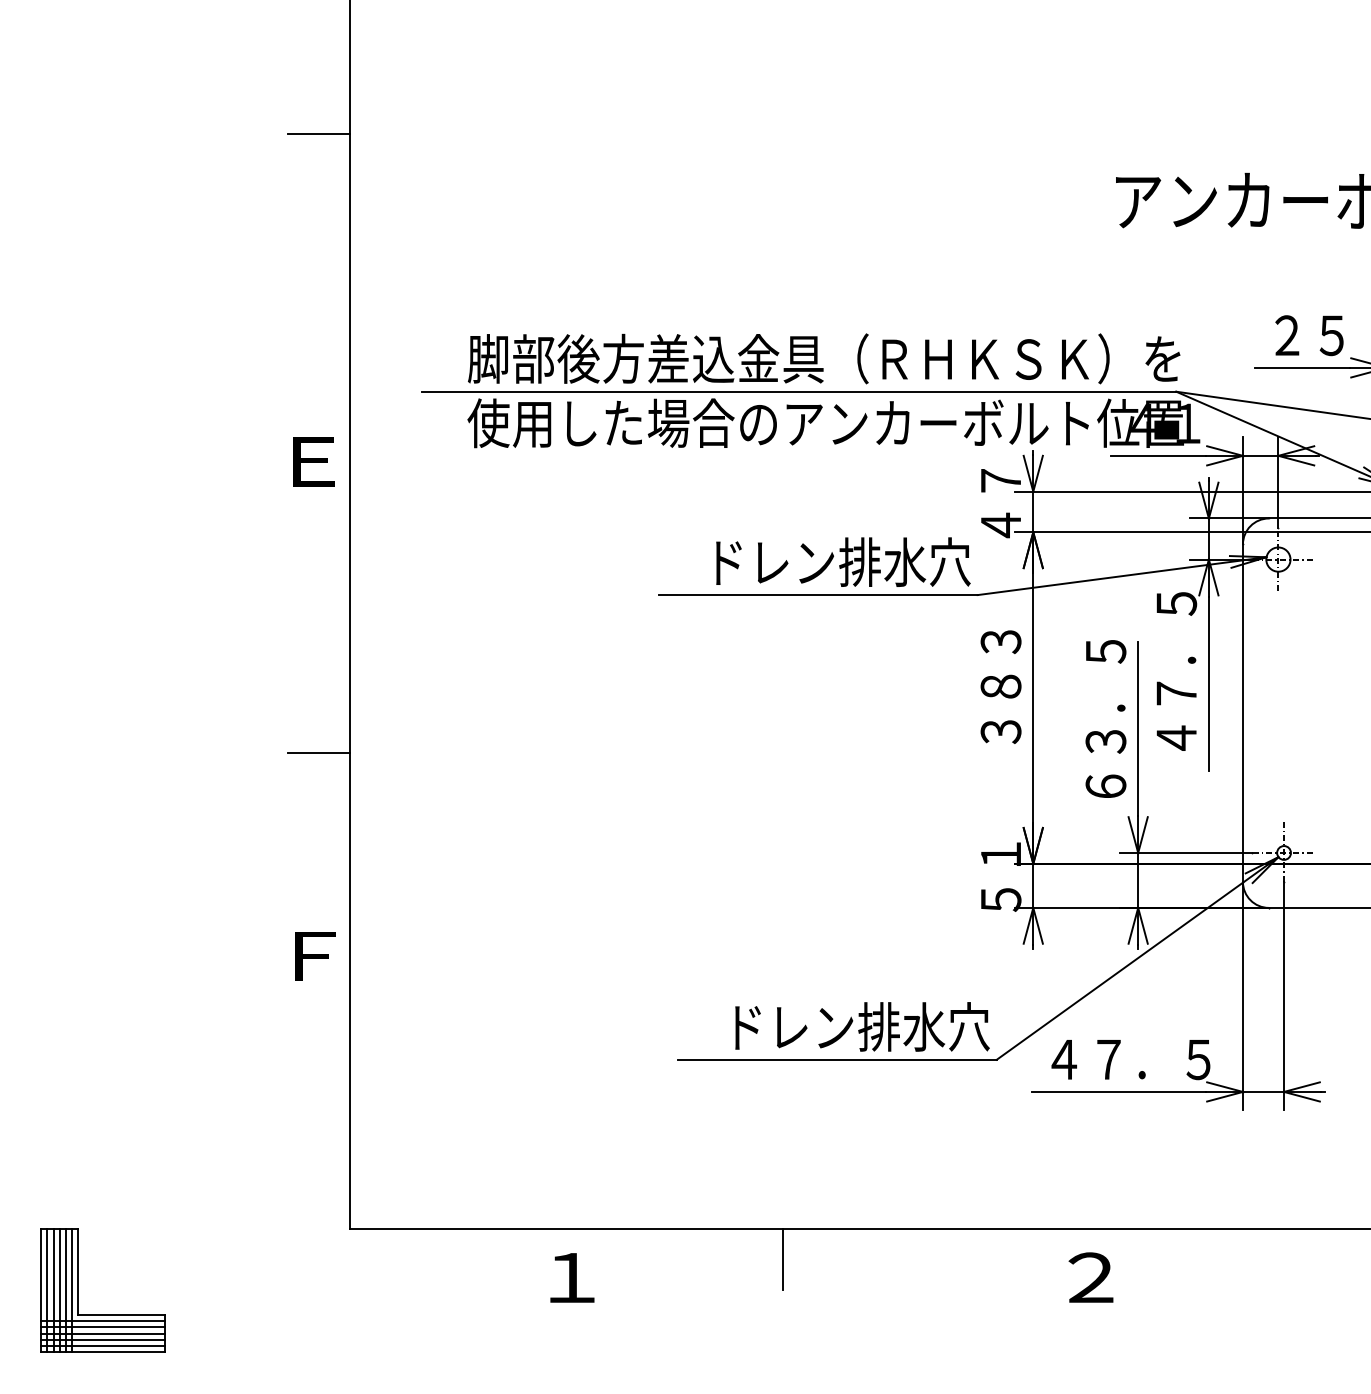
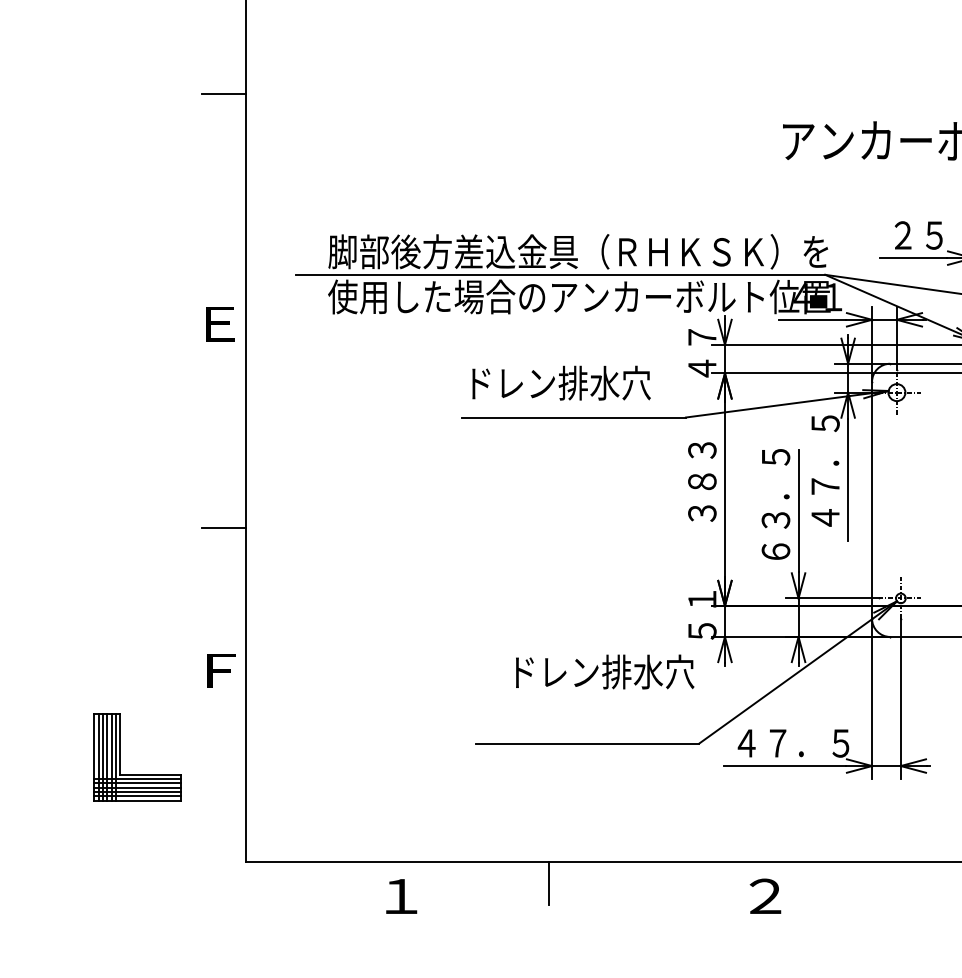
text: (843, 561) -> (561, 382), moved
text: (862, 1026) -> (605, 671), moved
part: (78, 1290) -> (120, 757), moved

